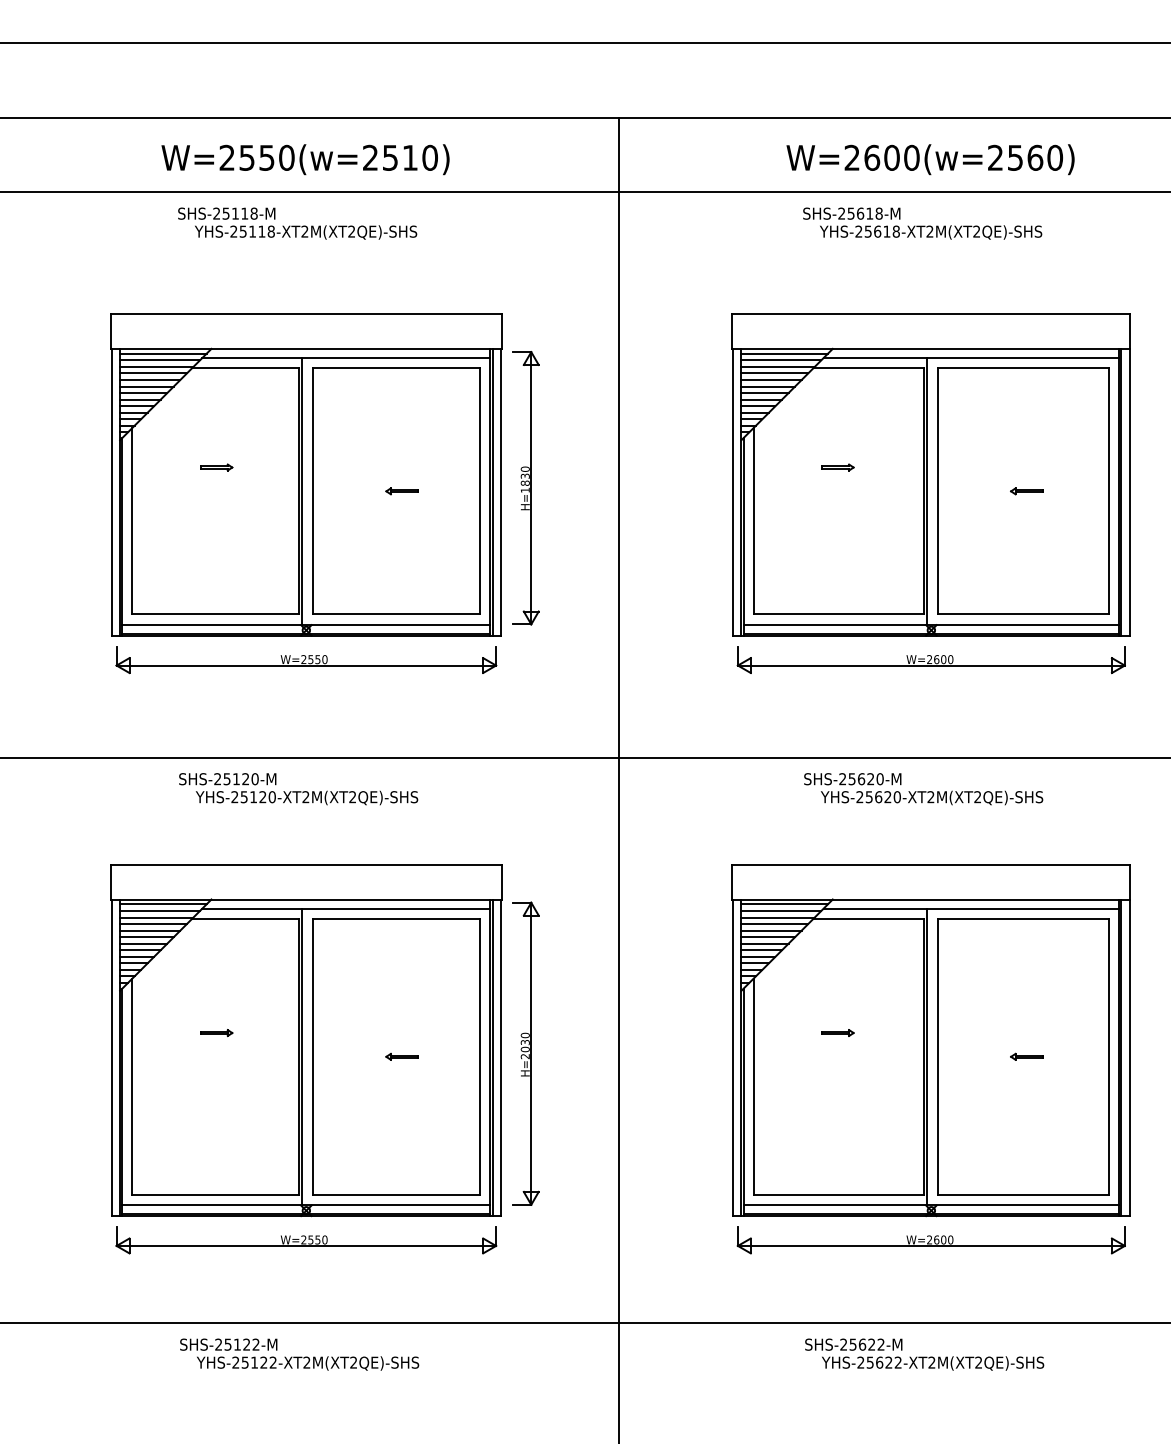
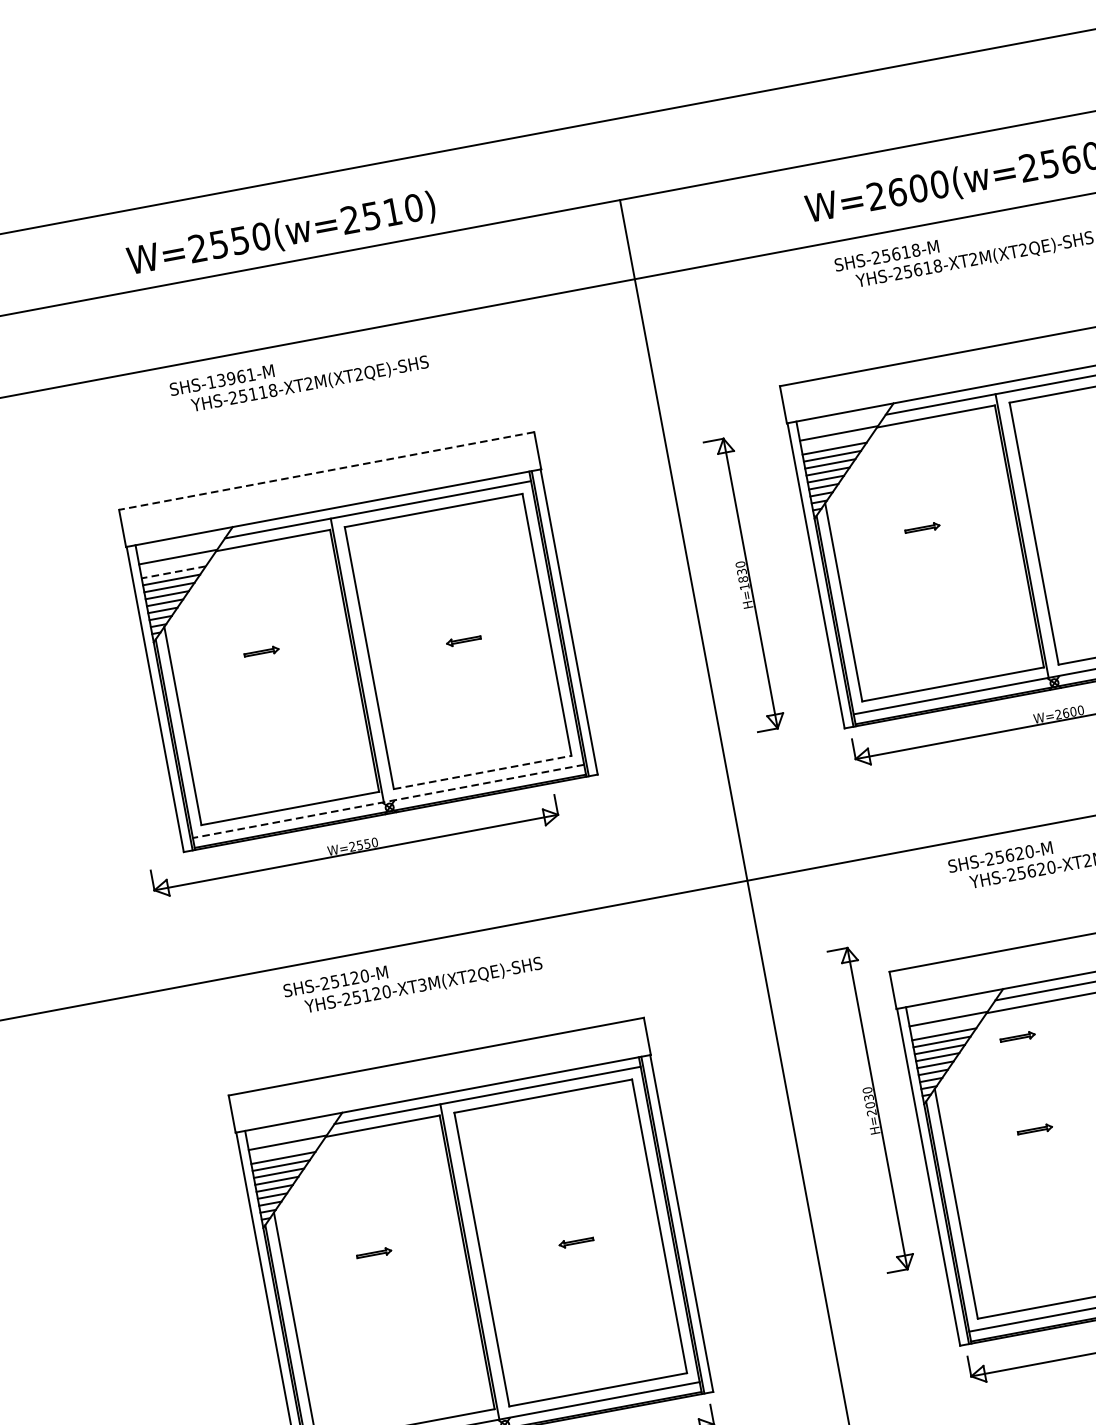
text: (305, 159) -> (281, 234), moved
text: (235, 213) -> (231, 378), SHS-25118-M -> SHS-13961-M
line: (305, 313) -> (325, 470), solid -> dashed
line: (163, 353) -> (182, 541), removed
line: (784, 353) -> (843, 417), removed
line: (160, 360) -> (180, 549), removed
line: (781, 360) -> (841, 425), removed
line: (153, 373) -> (175, 564), removed
line: (774, 373) -> (836, 441), removed
line: (149, 379) -> (172, 571), solid -> dashed
part: (525, 488) -> (744, 584), moved
line: (396, 614) -> (482, 772), solid -> dashed
line: (306, 624) -> (388, 801), solid -> dashed
part: (306, 660) -> (355, 847), moved
text: (305, 797) -> (422, 985), YHS-25120-XT2M(XT2QE)-SHS -> YHS-25120-XT3M(XT2QE)-SHS
line: (163, 904) -> (292, 1127), removed
line: (784, 904) -> (952, 1003), removed
line: (160, 910) -> (290, 1134), removed
line: (781, 910) -> (950, 1010), removed
line: (153, 924) -> (285, 1150), removed
line: (774, 924) -> (946, 1027), removed
part: (837, 945) -> (1017, 1037), added
part: (525, 1053) -> (871, 1109), moved

